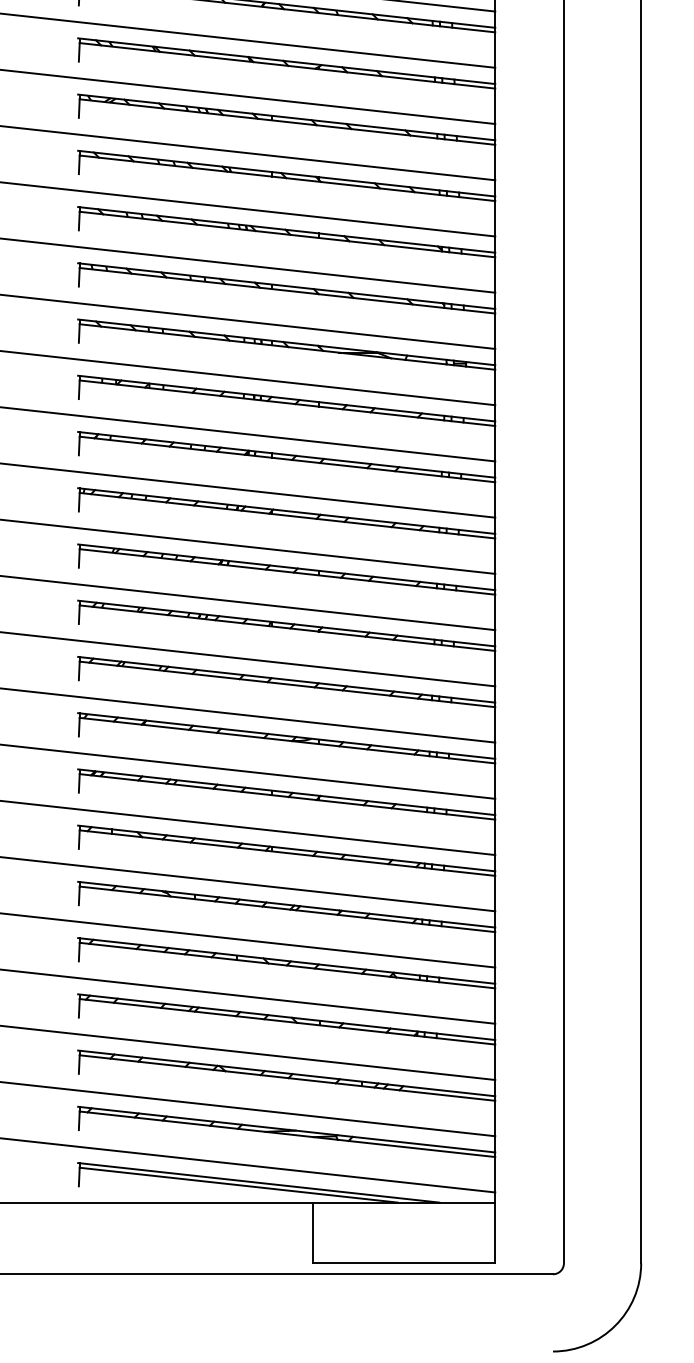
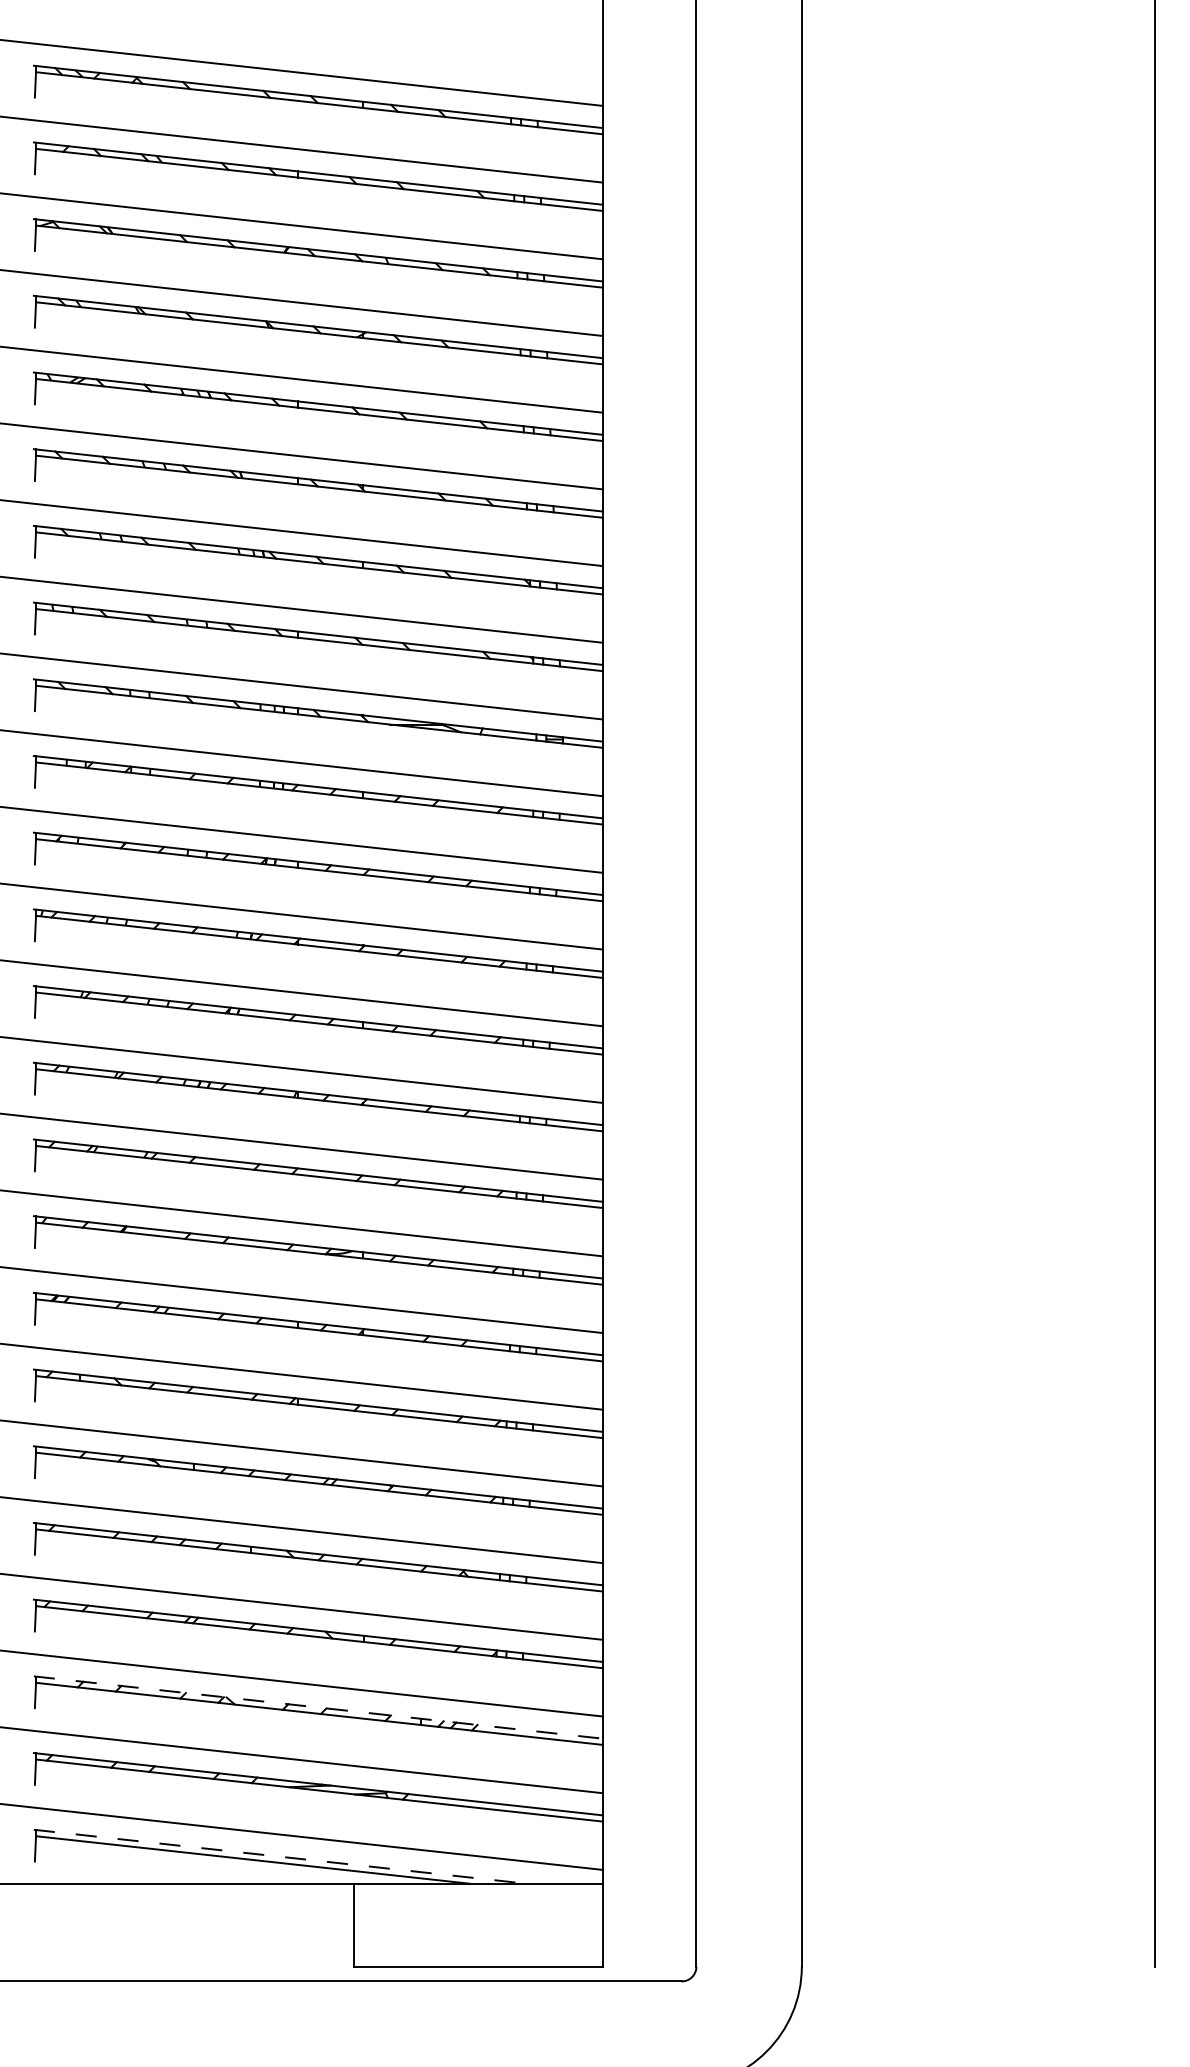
line: (286, 1073) -> (318, 1707), solid -> dashed
line: (258, 1182) -> (280, 1856), solid -> dashed

